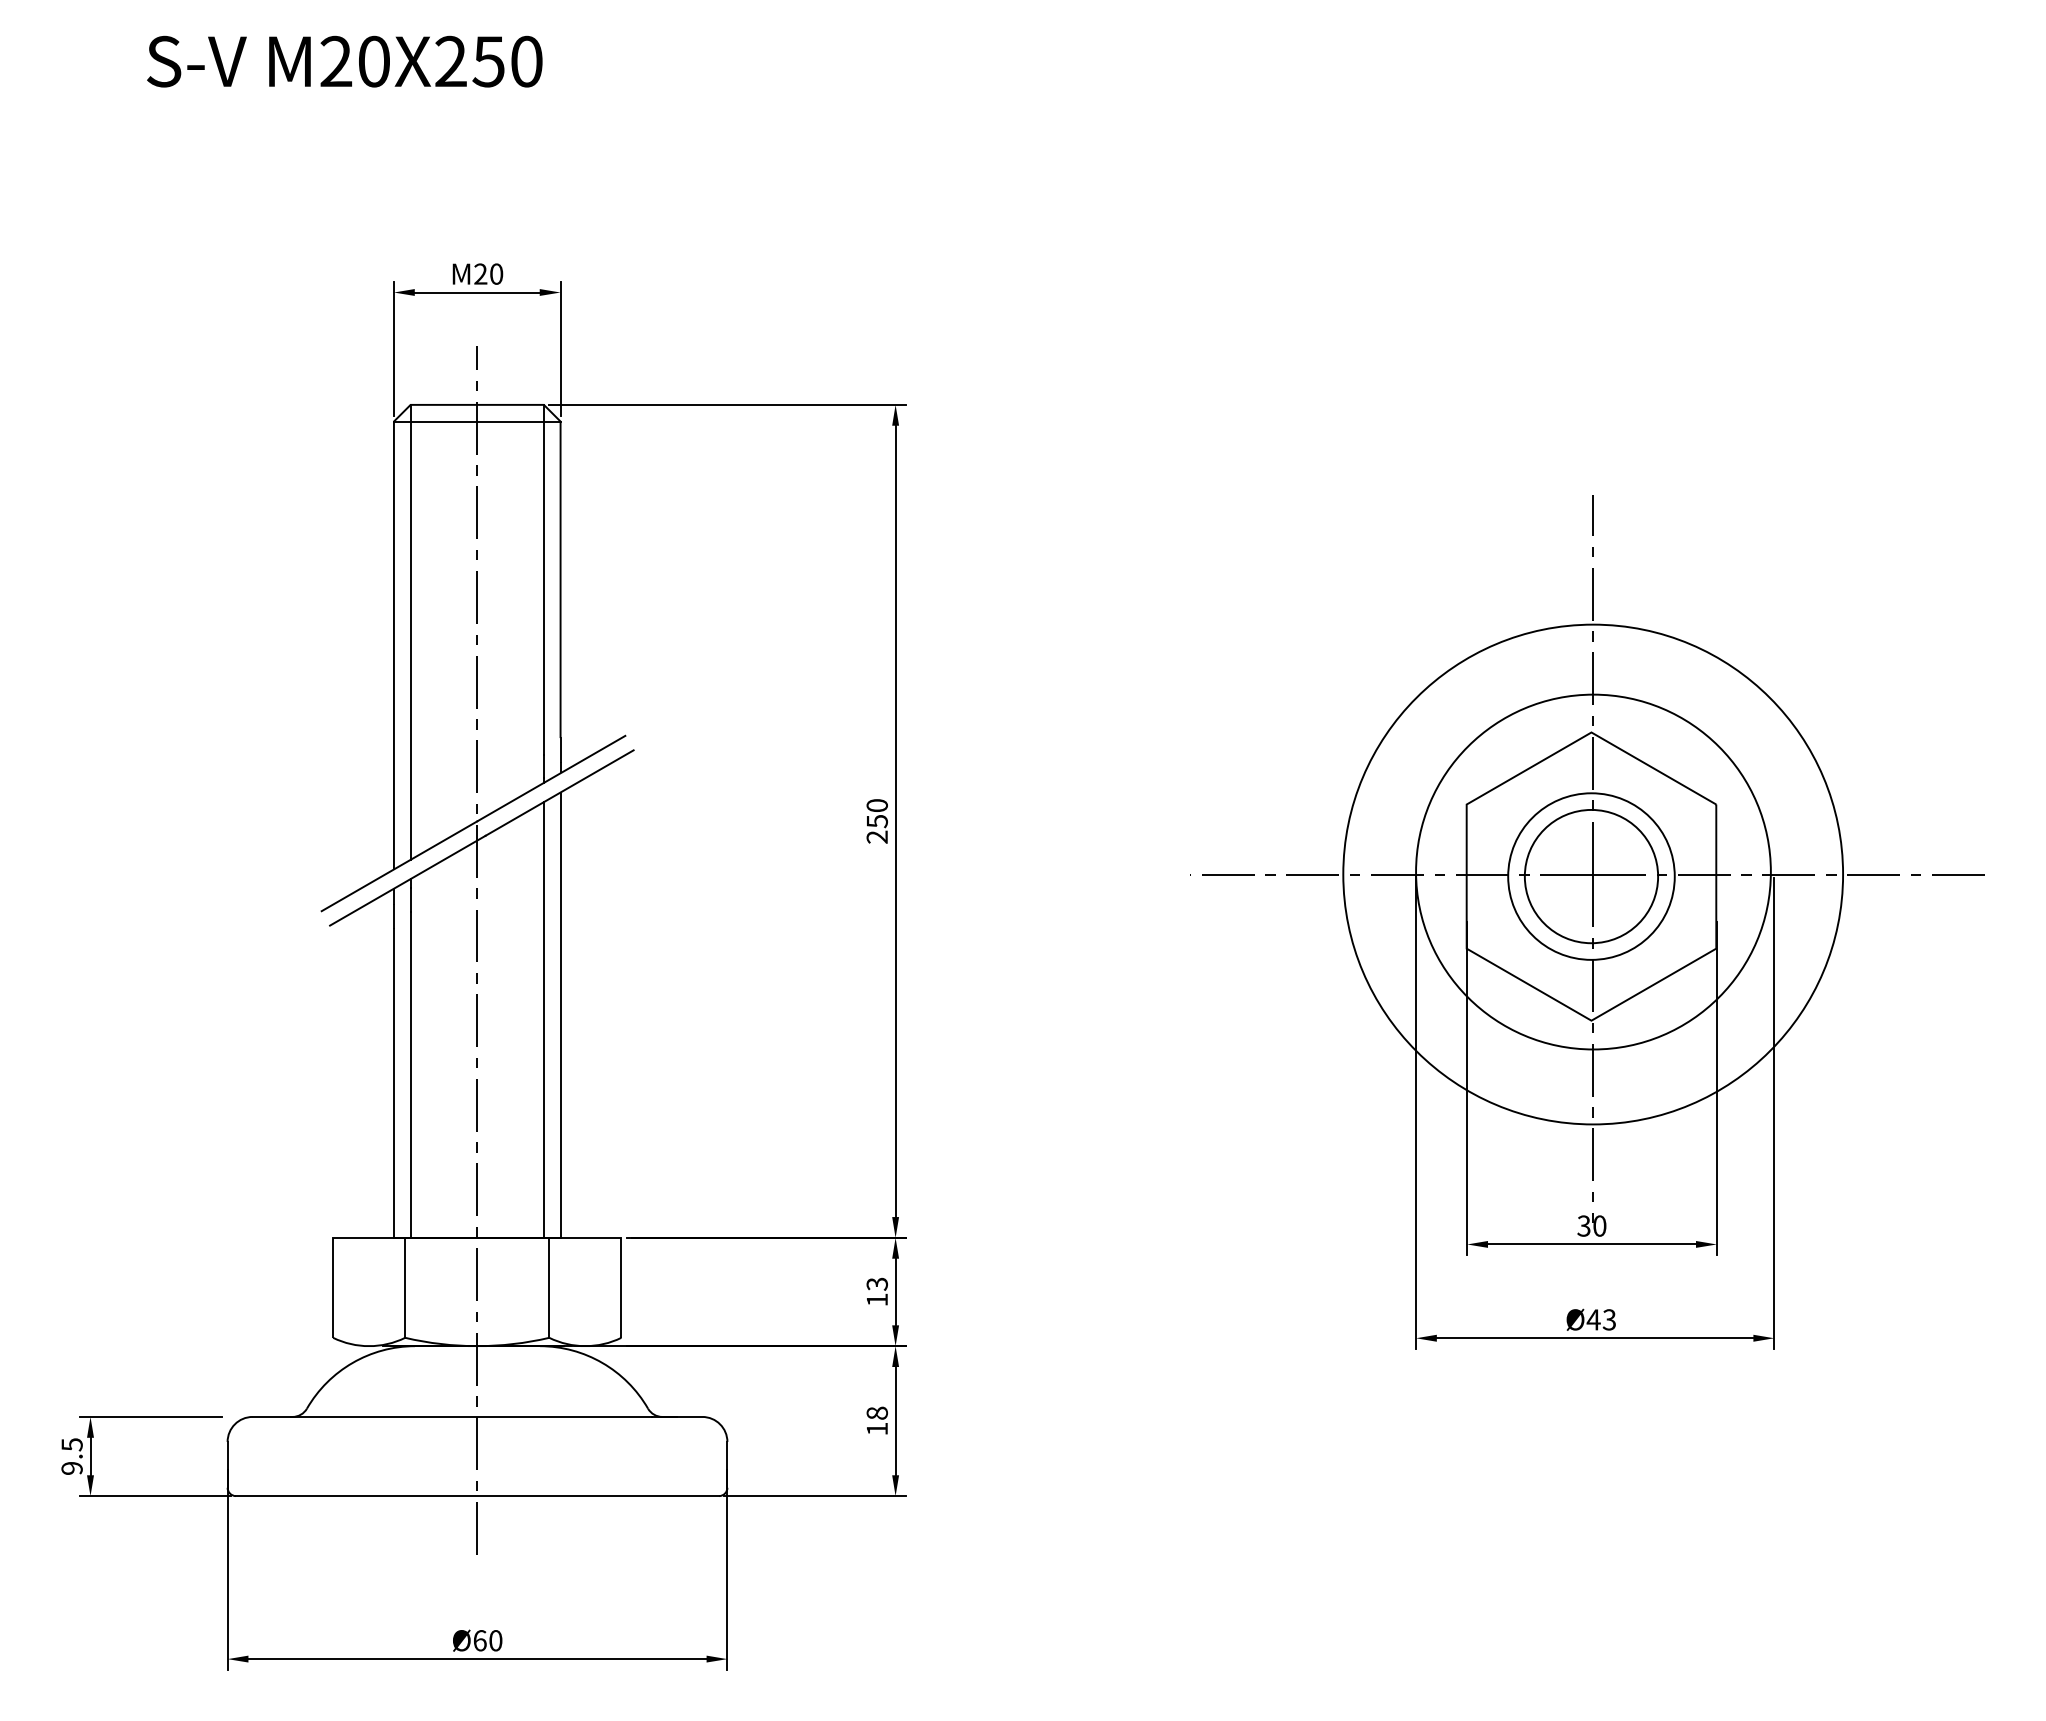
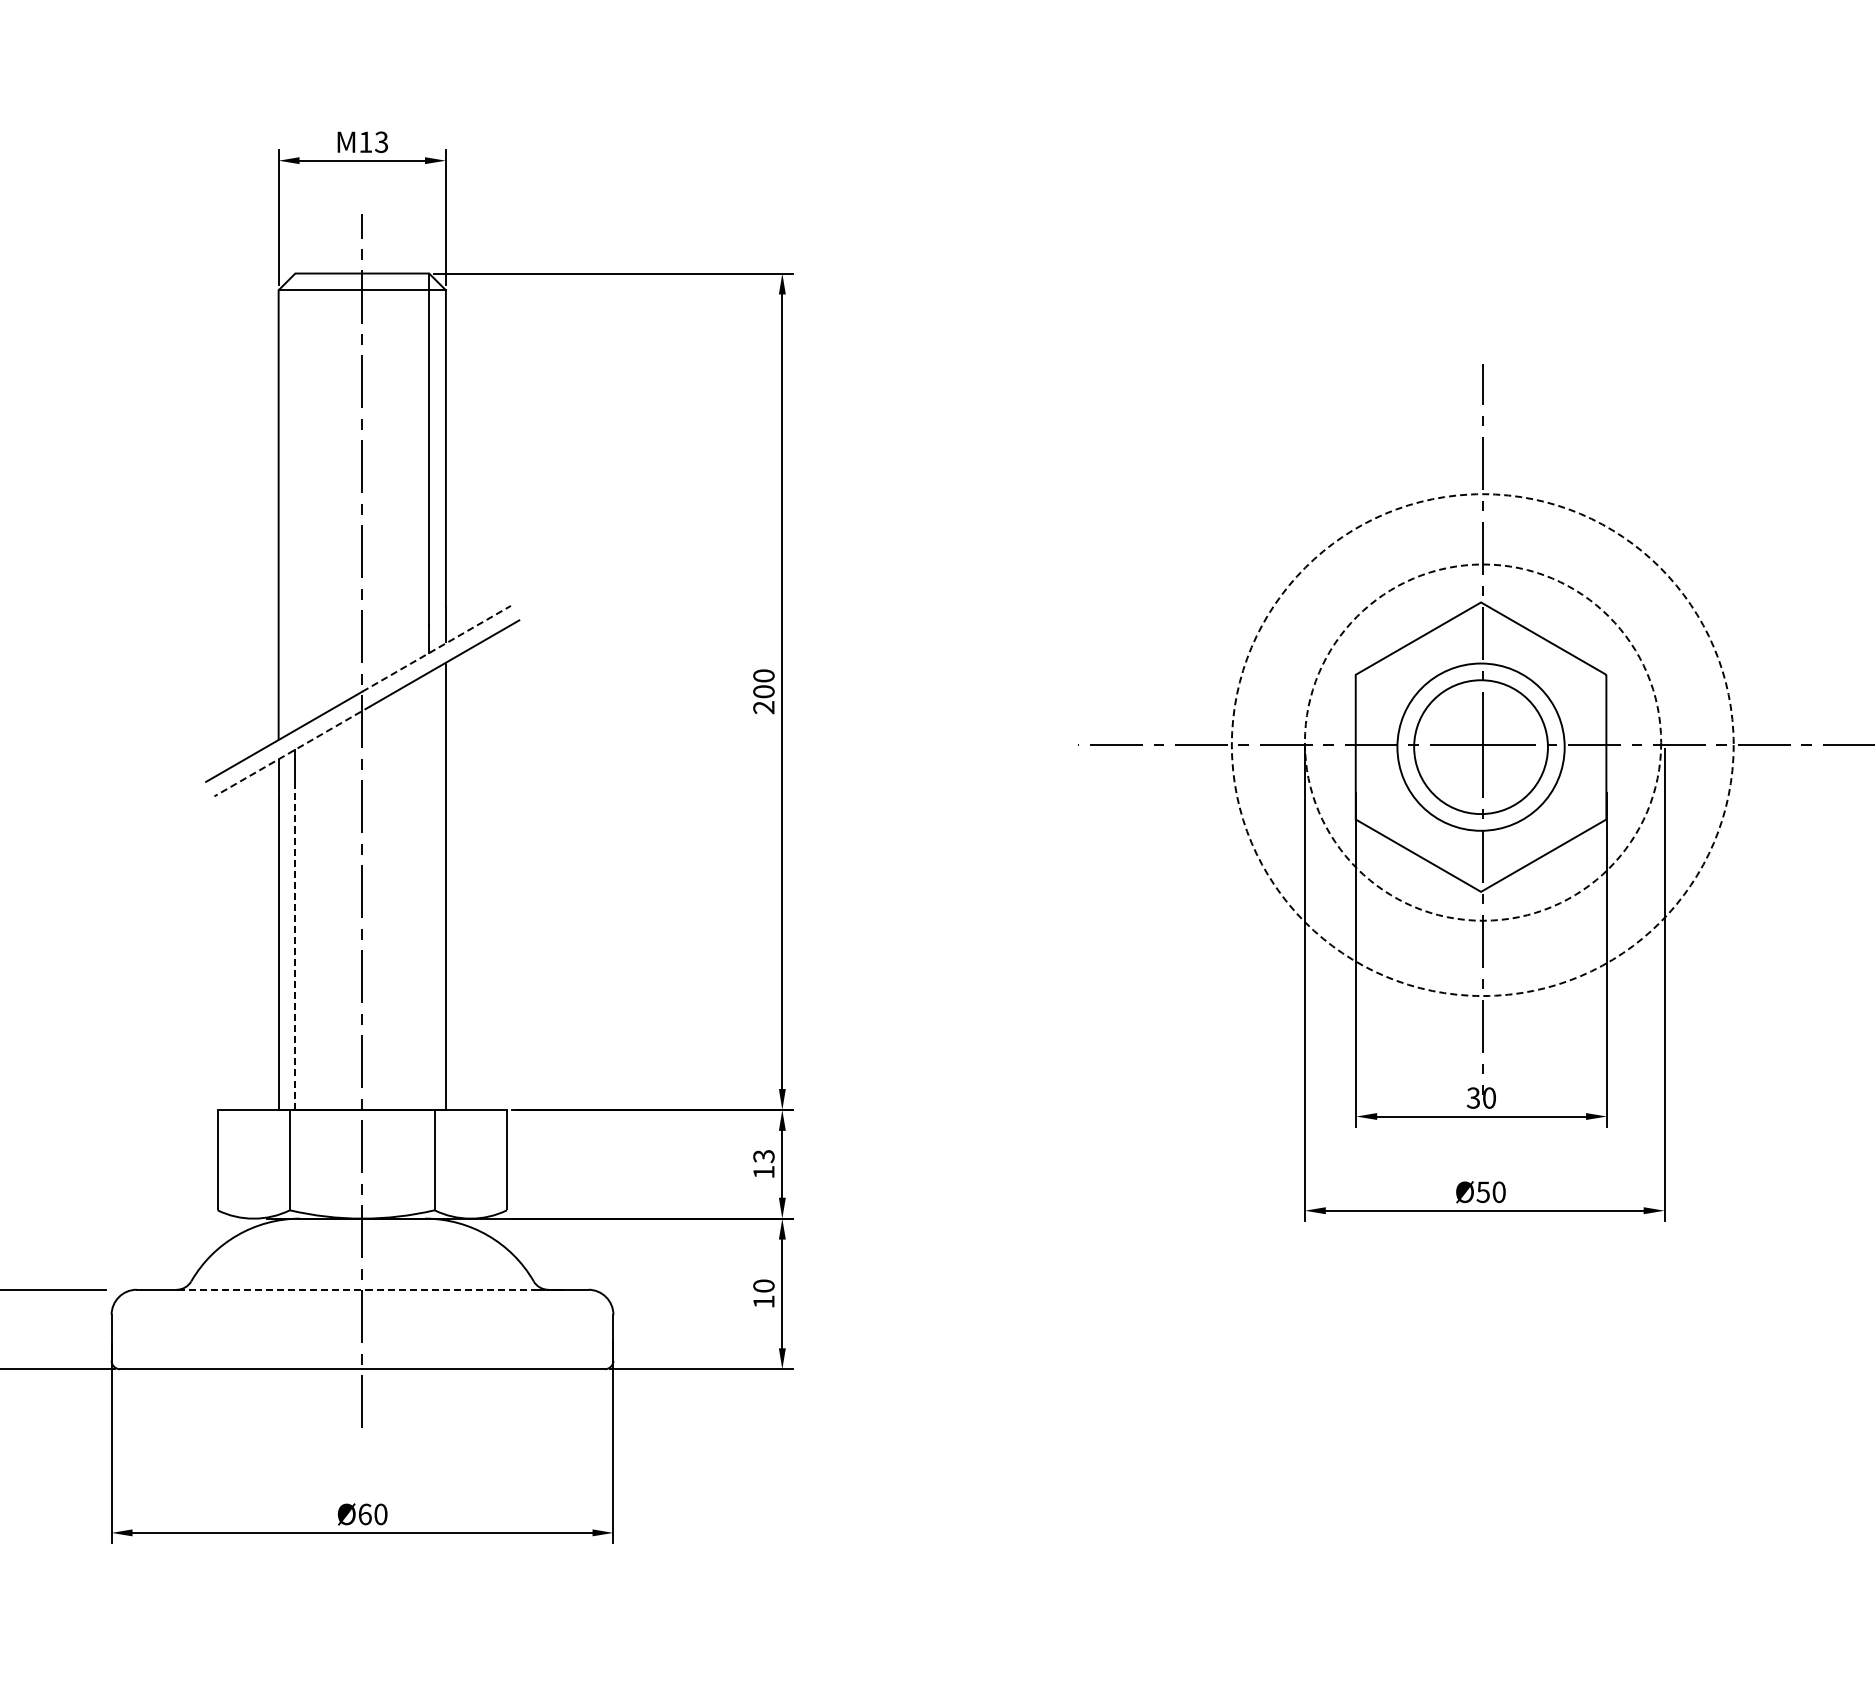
text: (488, 273) -> (373, 141), 20 -> 13
line: (410, 631) -> (295, 501), removed
line: (551, 778) -> (436, 648), solid -> dashed
text: (876, 821) -> (763, 691), 250 -> 200
circle: (1593, 871) -> (1483, 742), solid -> dashed
circle: (1593, 874) -> (1483, 745), solid -> dashed
line: (407, 880) -> (292, 751), solid -> dashed
line: (543, 1019) -> (428, 890), removed
line: (410, 1075) -> (295, 946), solid -> dashed
text: (1601, 1319) -> (1491, 1191), Ø43 -> Ø50
text: (877, 1412) -> (764, 1285), 18 -> 10
line: (471, 1416) -> (356, 1289), solid -> dashed

